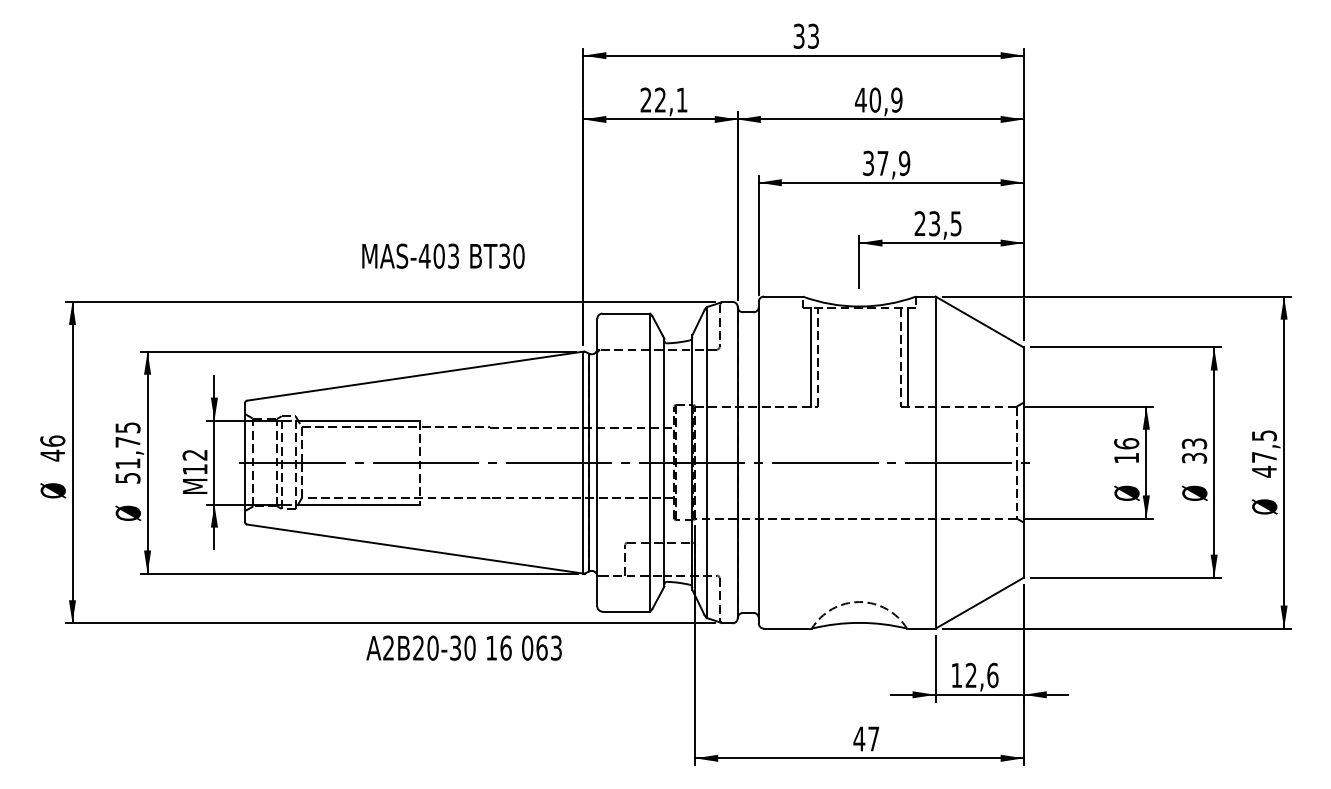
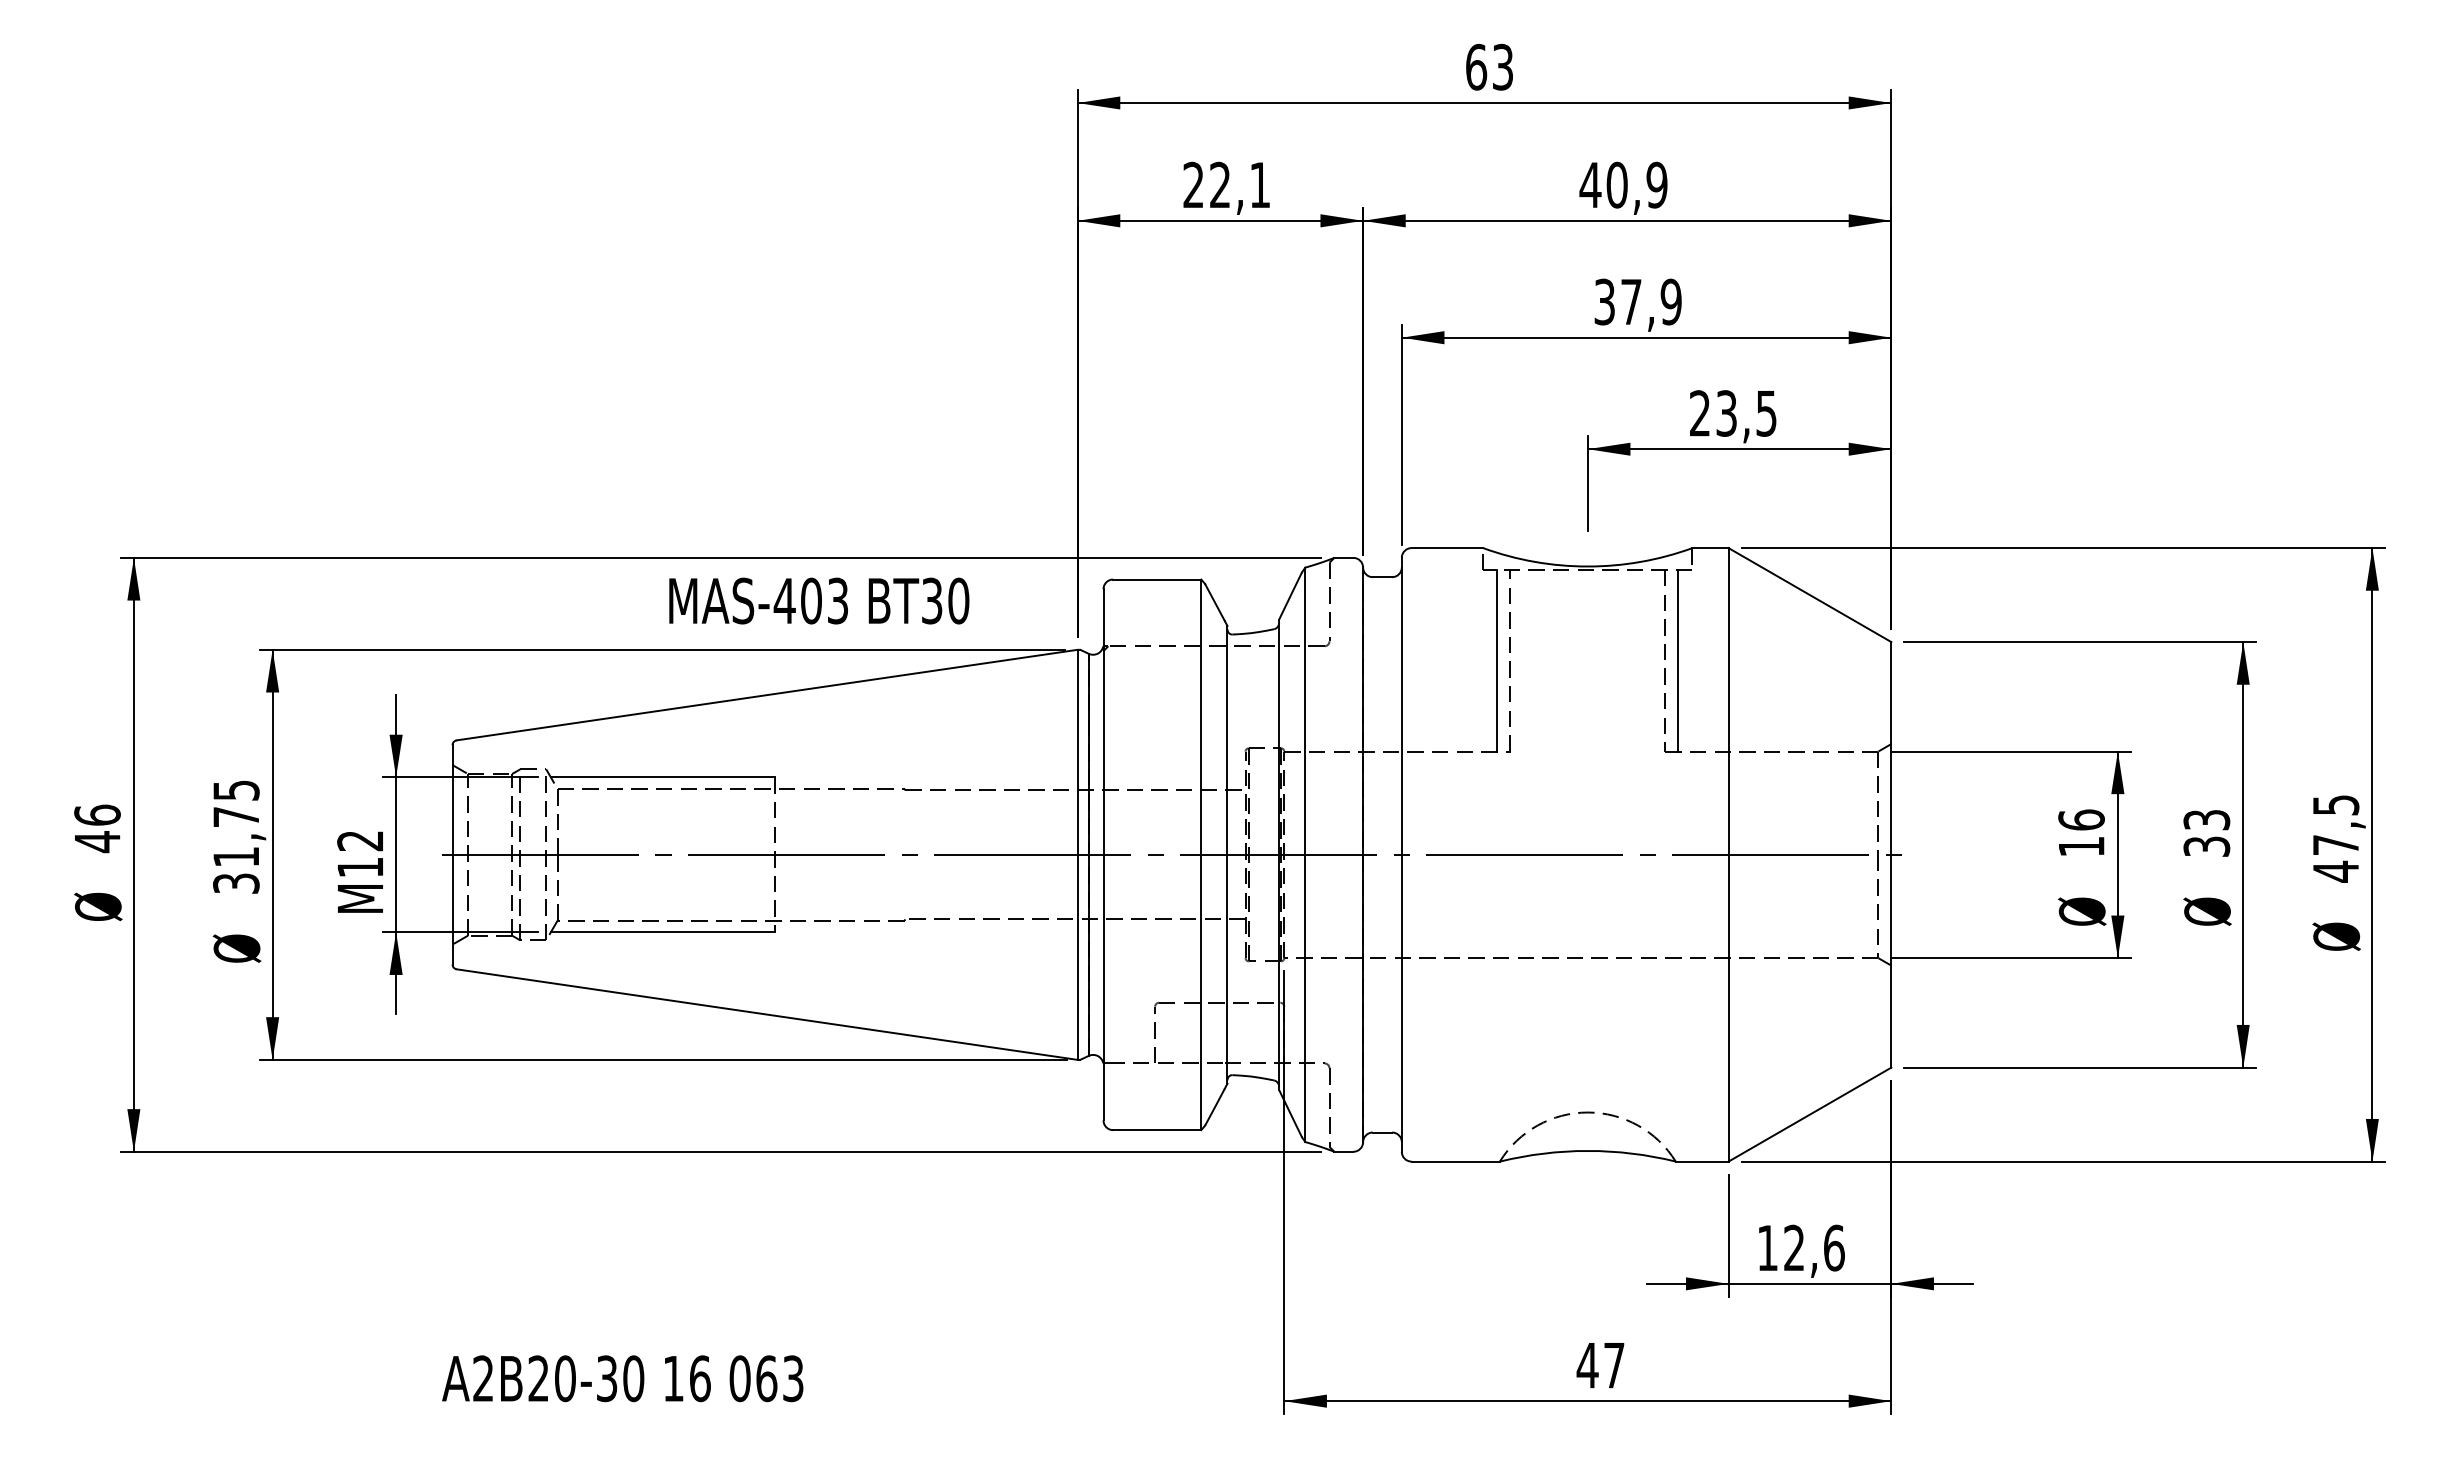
text: (798, 35) -> (1475, 65), 33 -> 63
text: (443, 255) -> (819, 599), moved
text: (127, 477) -> (235, 882), 51,75 -> 31,75
text: (463, 647) -> (621, 1377), moved

